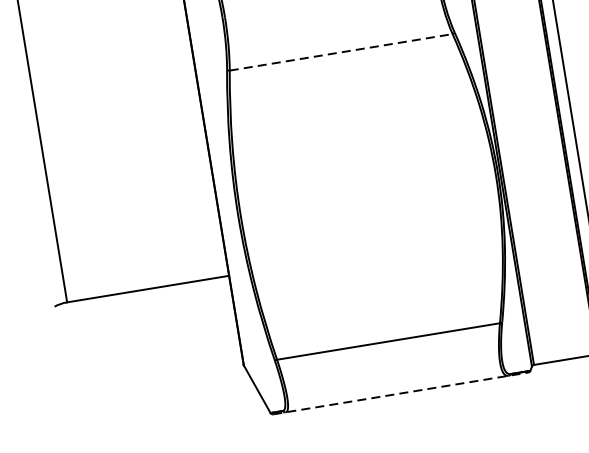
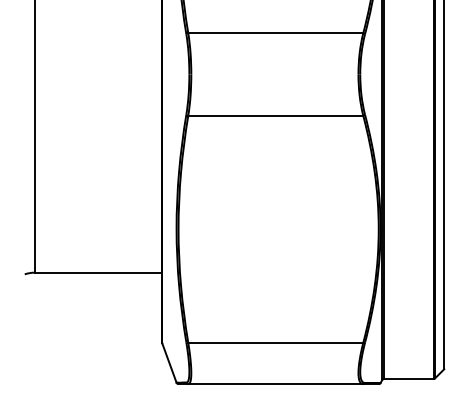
line: (340, 52) -> (275, 115), dashed -> solid
line: (401, 393) -> (279, 384), dashed -> solid

